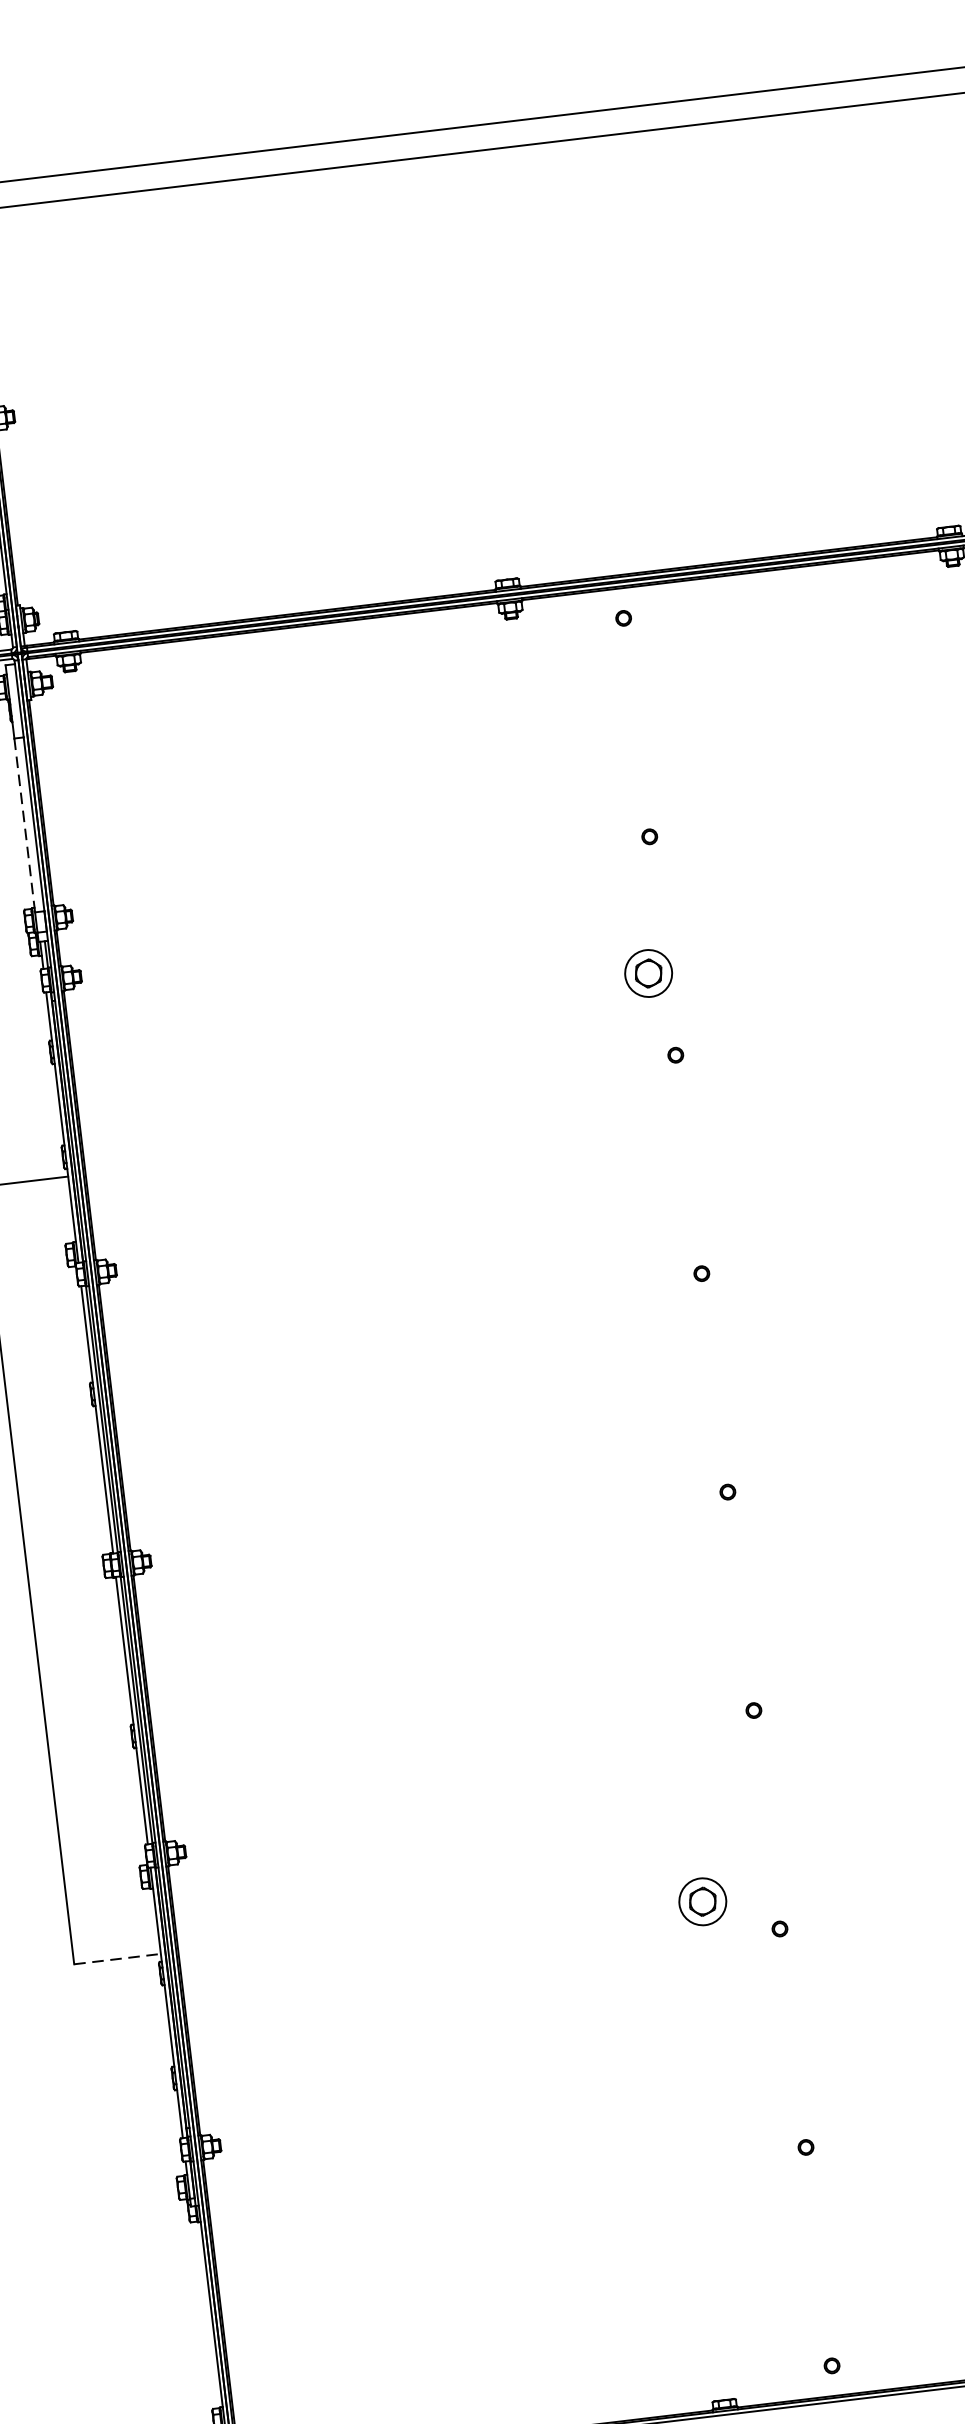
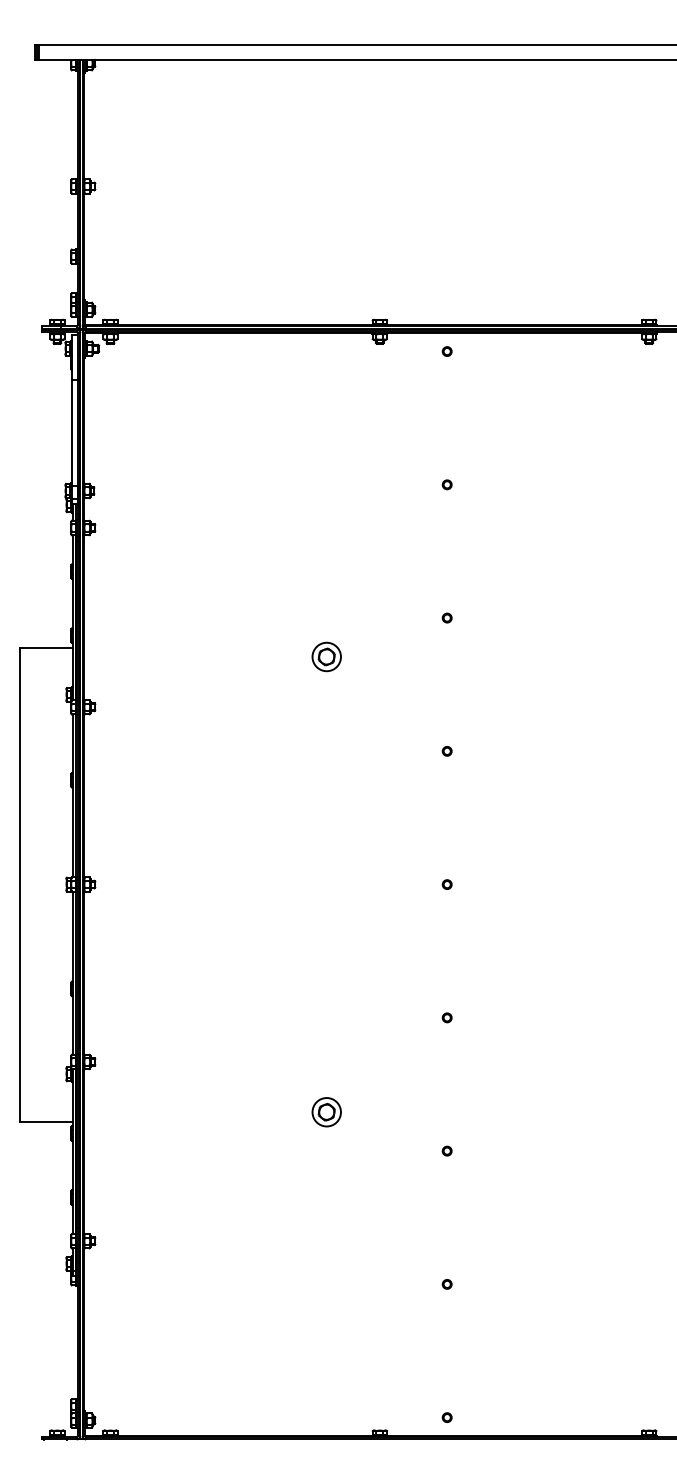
line: (25, 825) -> (72, 433), dashed -> solid
part: (648, 972) -> (326, 656), moved
part: (702, 1902) -> (326, 1112), moved
line: (118, 1958) -> (47, 1121), dashed -> solid

